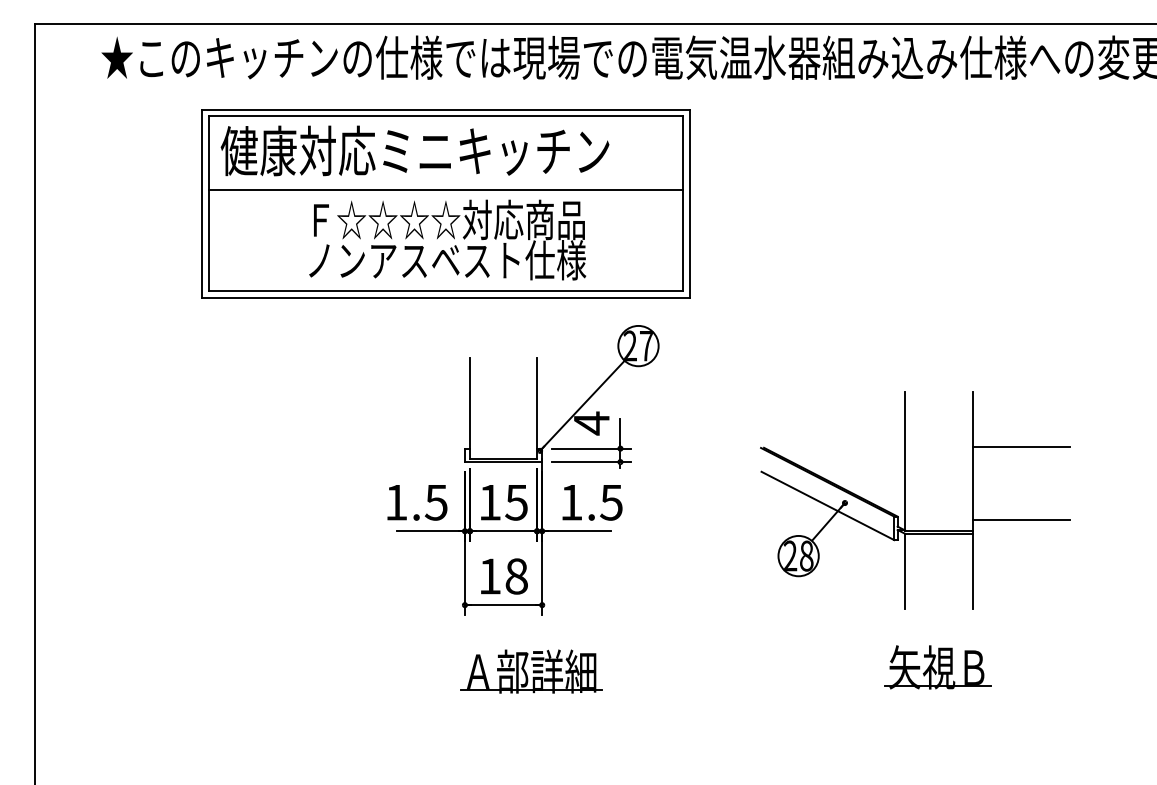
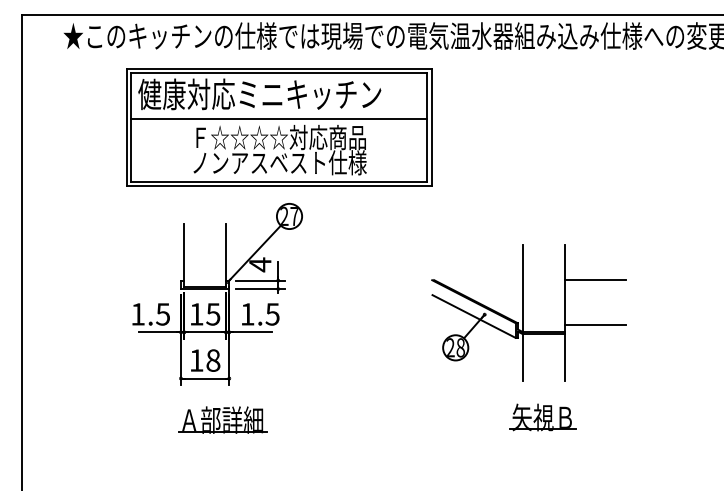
part: (523, 509) -> (217, 318), moved
part: (914, 539) -> (528, 337), moved

